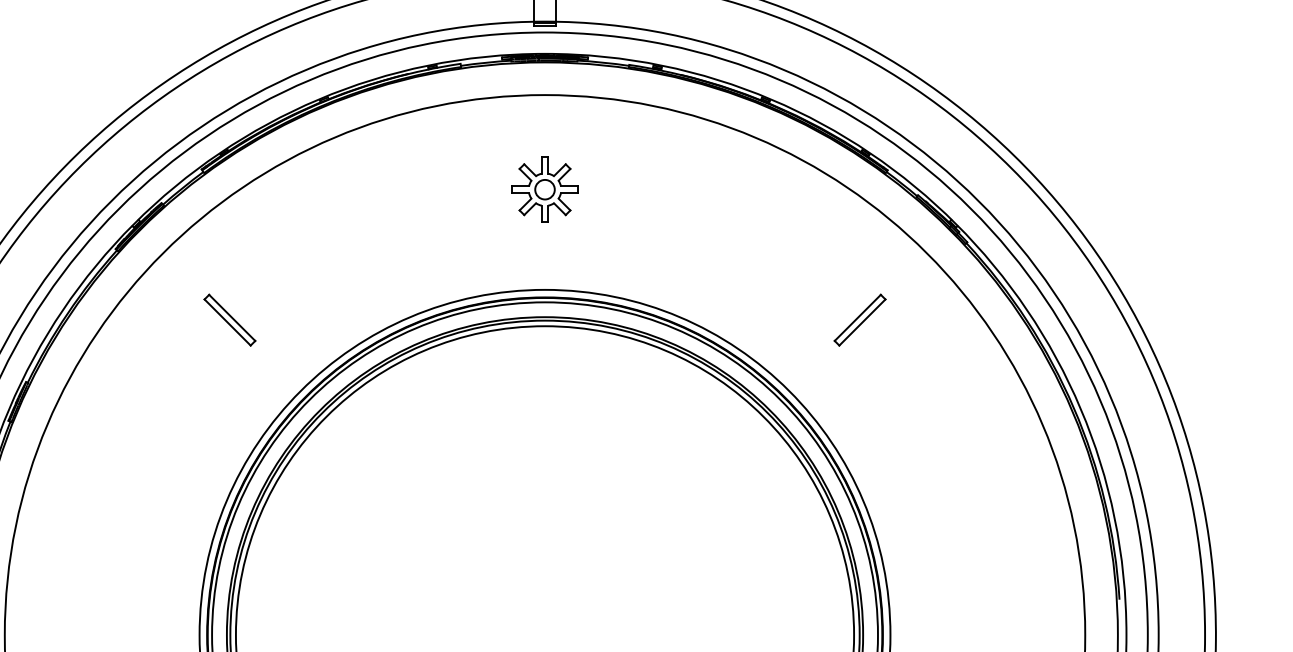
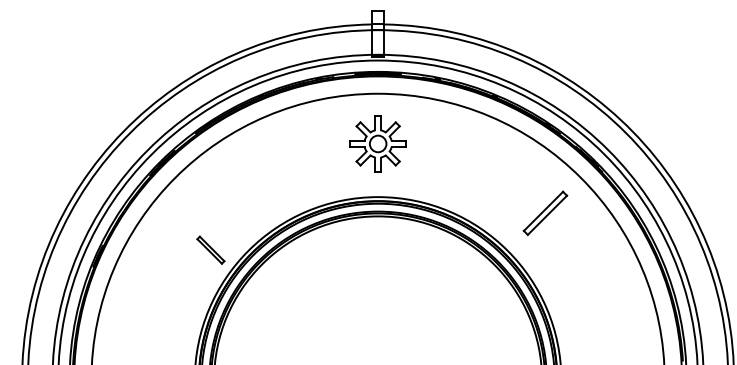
part: (543, 188) -> (377, 143), size x1.6
part: (229, 318) -> (210, 249), moved
part: (858, 318) -> (544, 212), size x1.6

